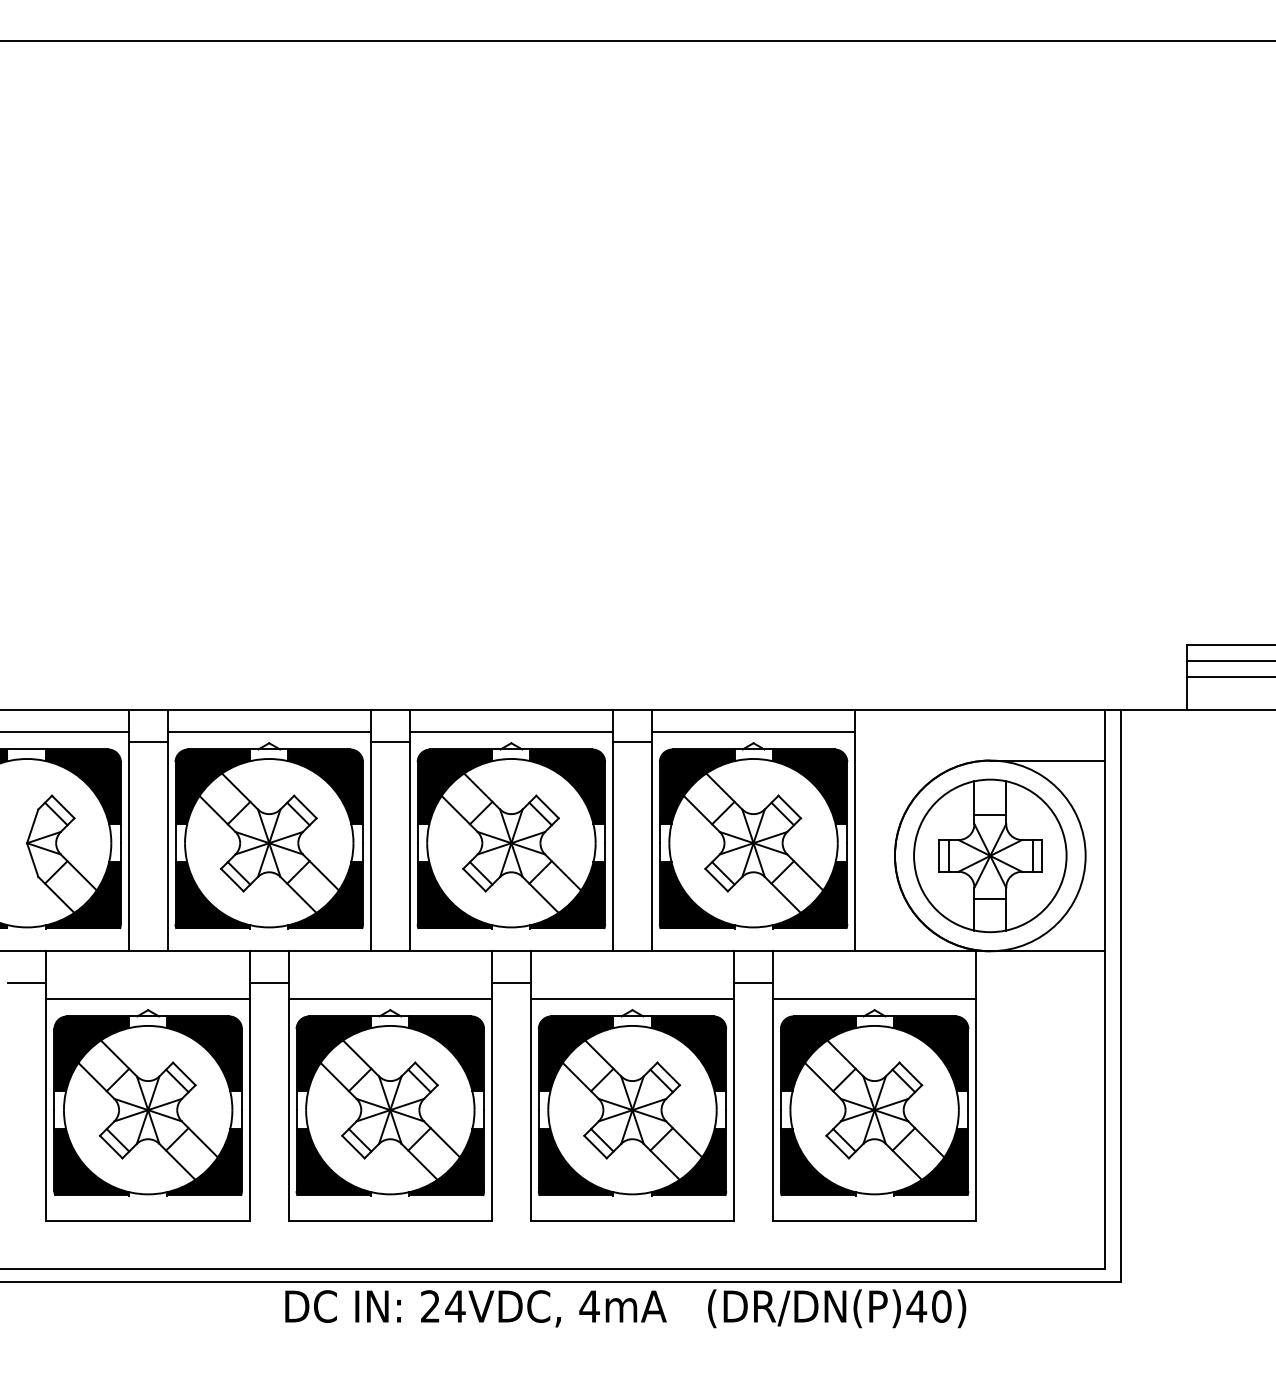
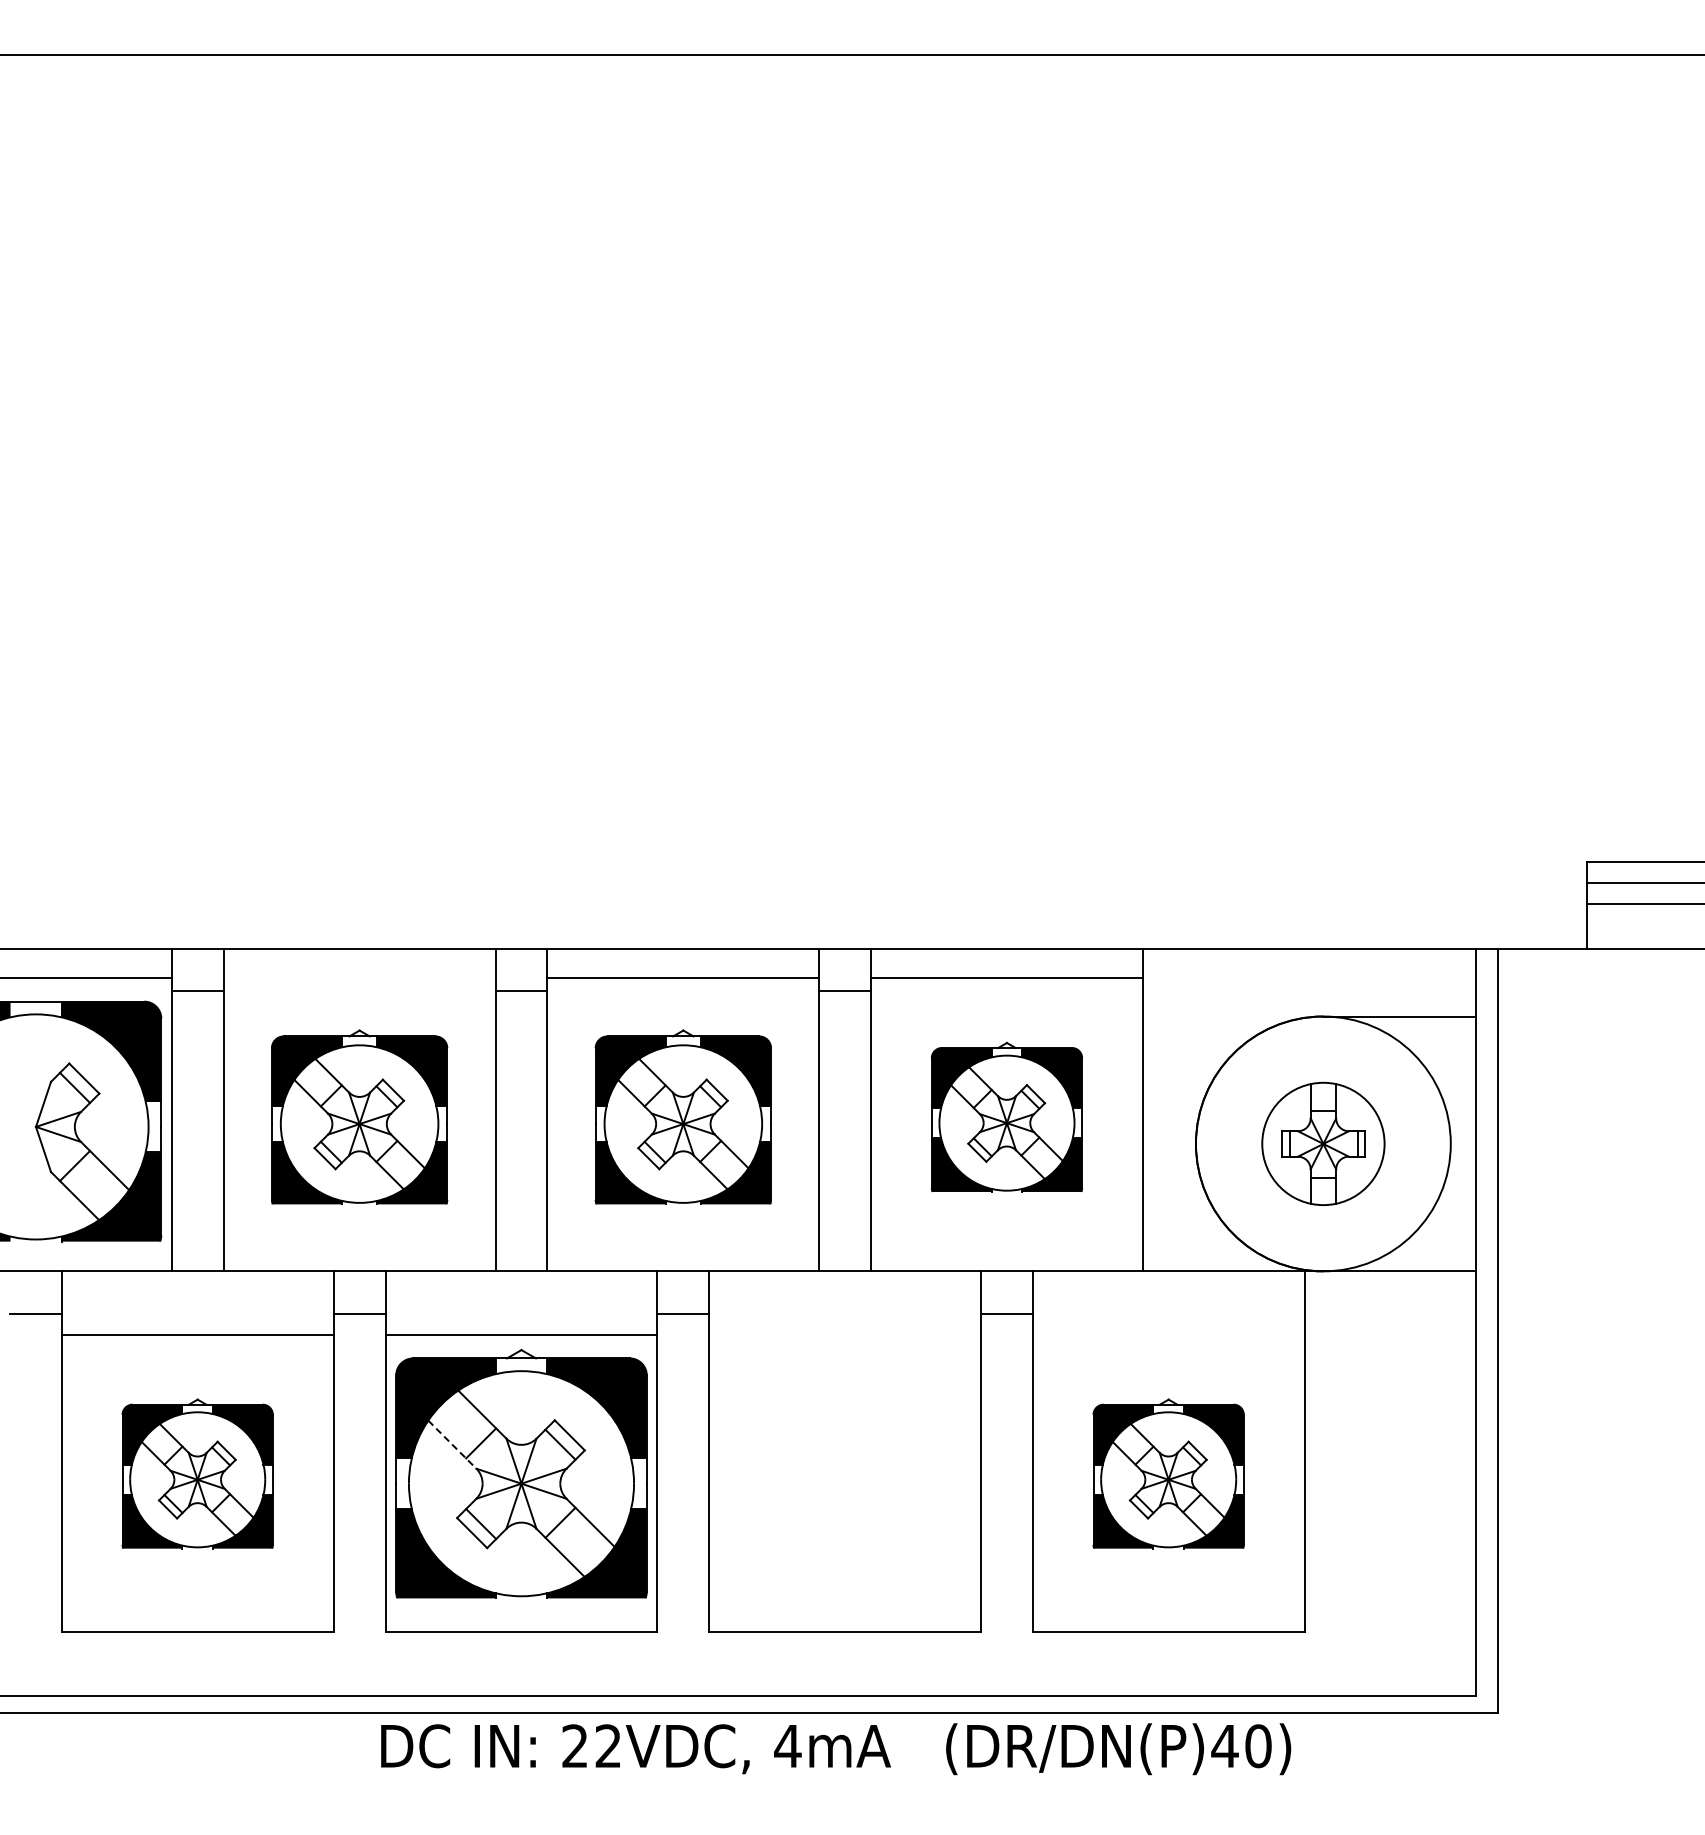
line: (269, 732) -> (359, 978), removed
part: (269, 836) -> (359, 1117), size x0.7
part: (511, 836) -> (683, 1117), size x0.7
part: (753, 836) -> (1006, 1117), size x0.6
part: (990, 855) -> (1323, 1143), size x0.6
line: (632, 999) -> (845, 1335), removed
line: (874, 999) -> (1168, 1335), removed
line: (338, 1081) -> (452, 1445), solid -> dashed
part: (147, 1102) -> (197, 1473), size x0.6
part: (632, 1102) -> (845, 1473), removed
part: (874, 1102) -> (1168, 1473), size x0.6
text: (455, 1306) -> (608, 1745), 24VDC, -> 22VDC,

